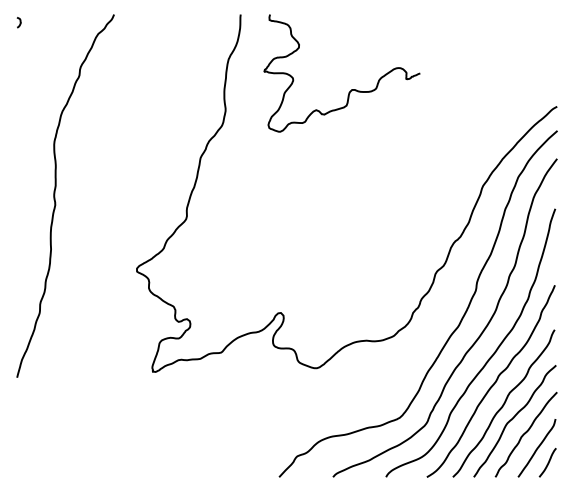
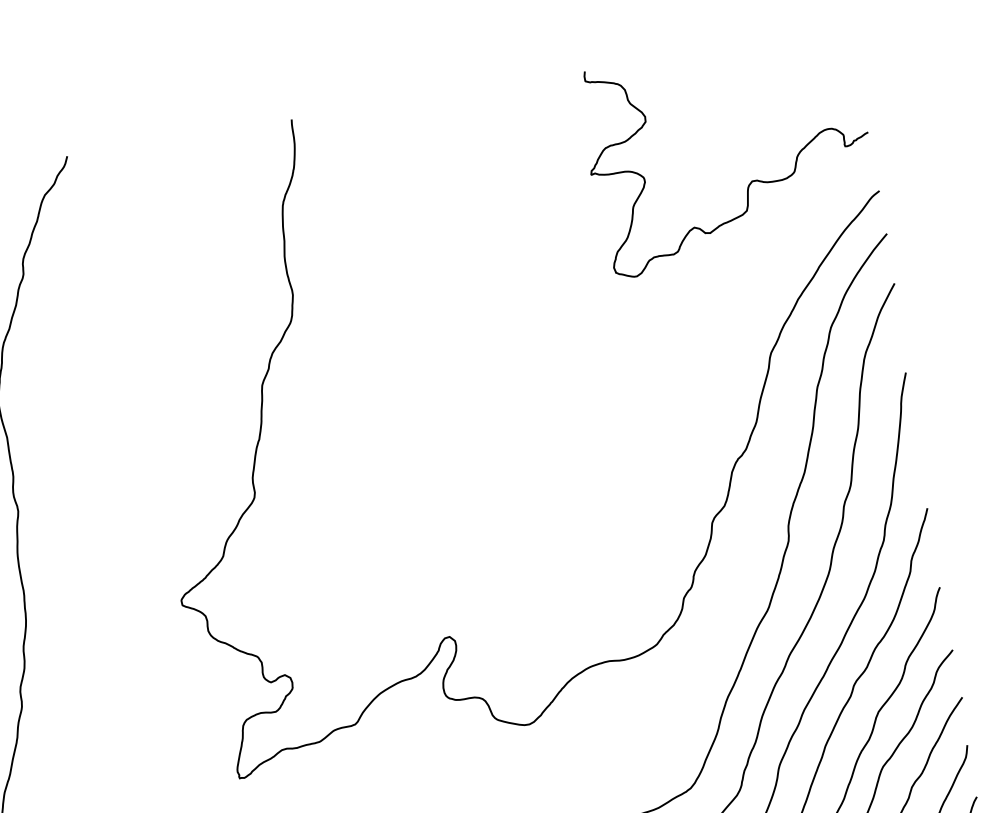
curve: (351, 89) -> (750, 180), moved

